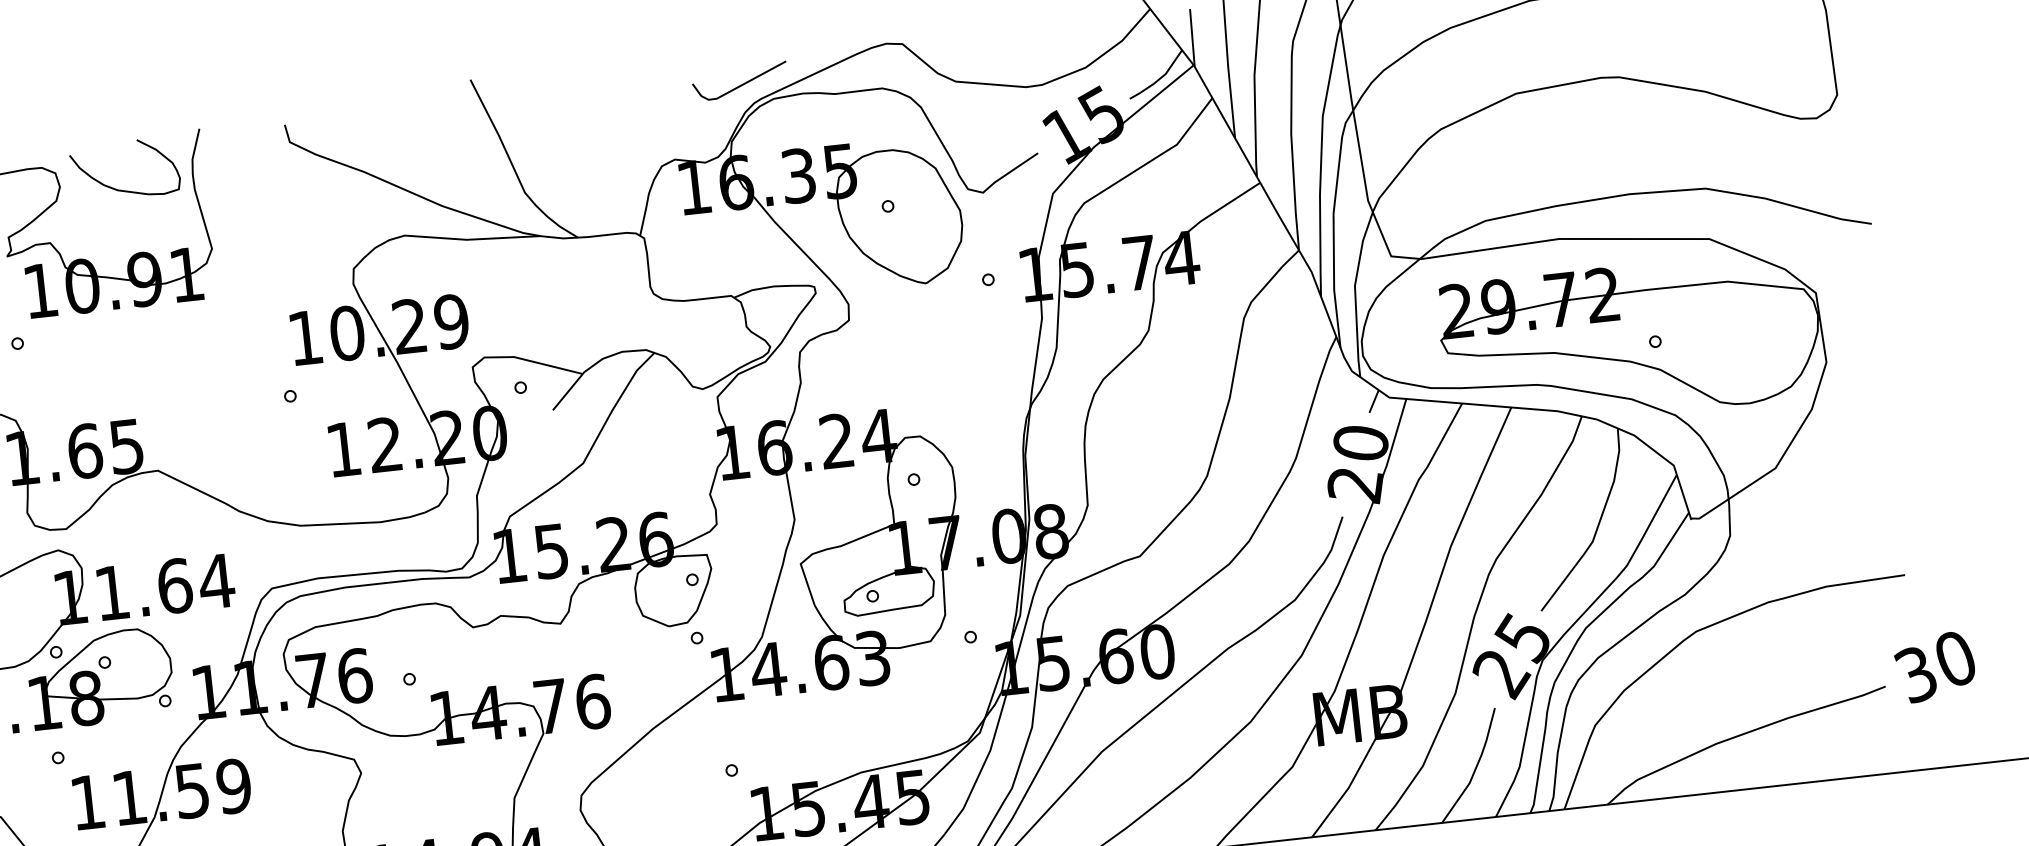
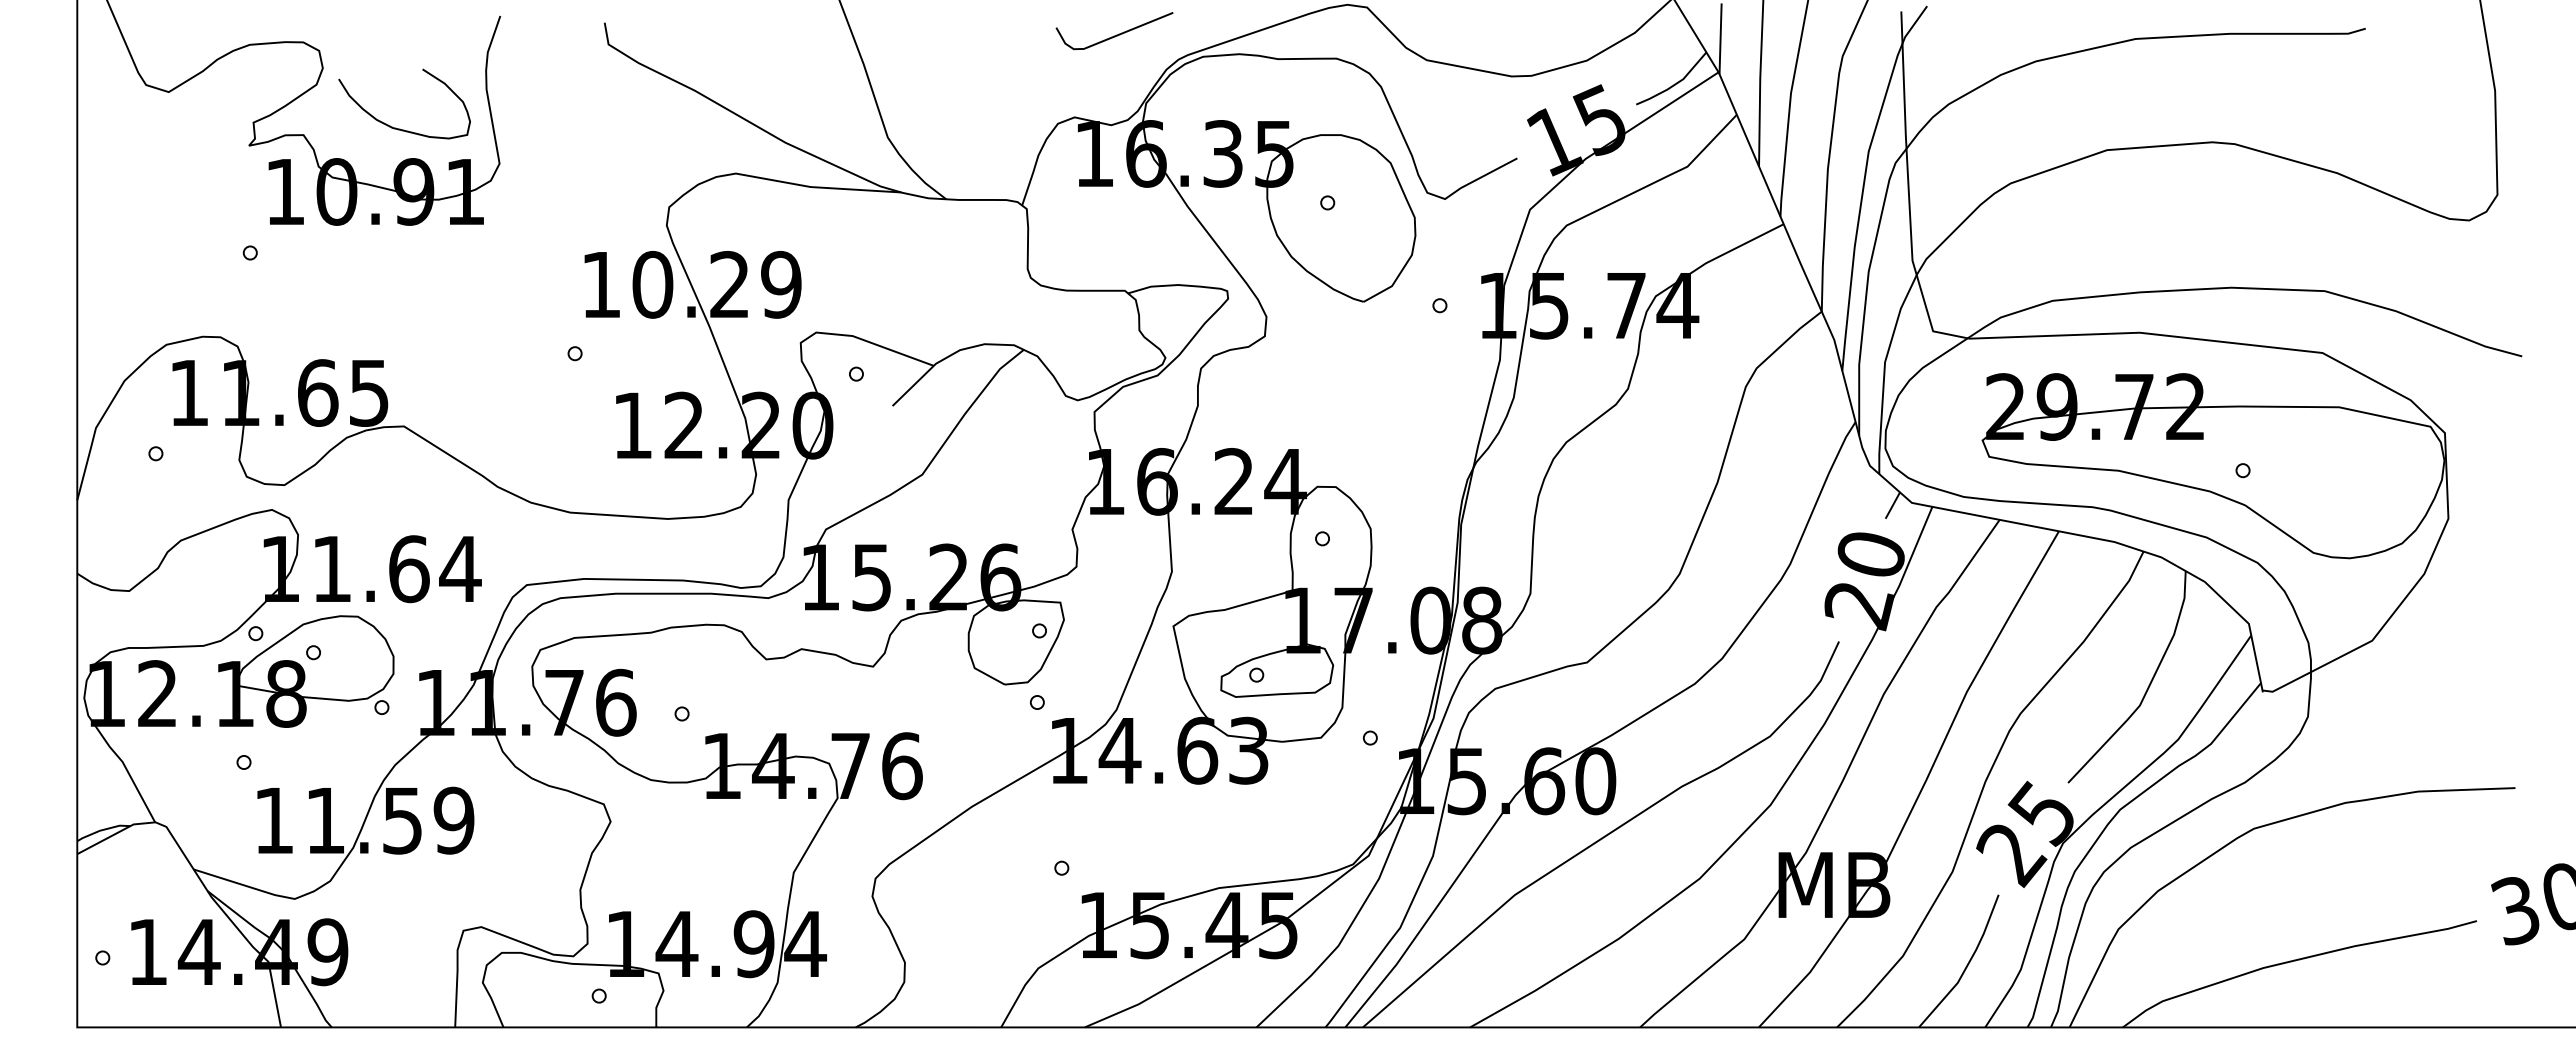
line: (742, 84) -> (1116, 34), moved
curve: (124, 190) -> (400, 128), moved

